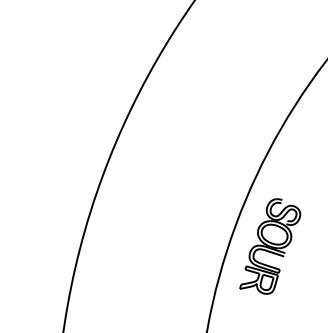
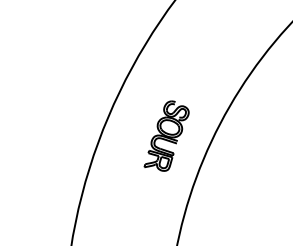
part: (269, 245) -> (166, 135), moved

